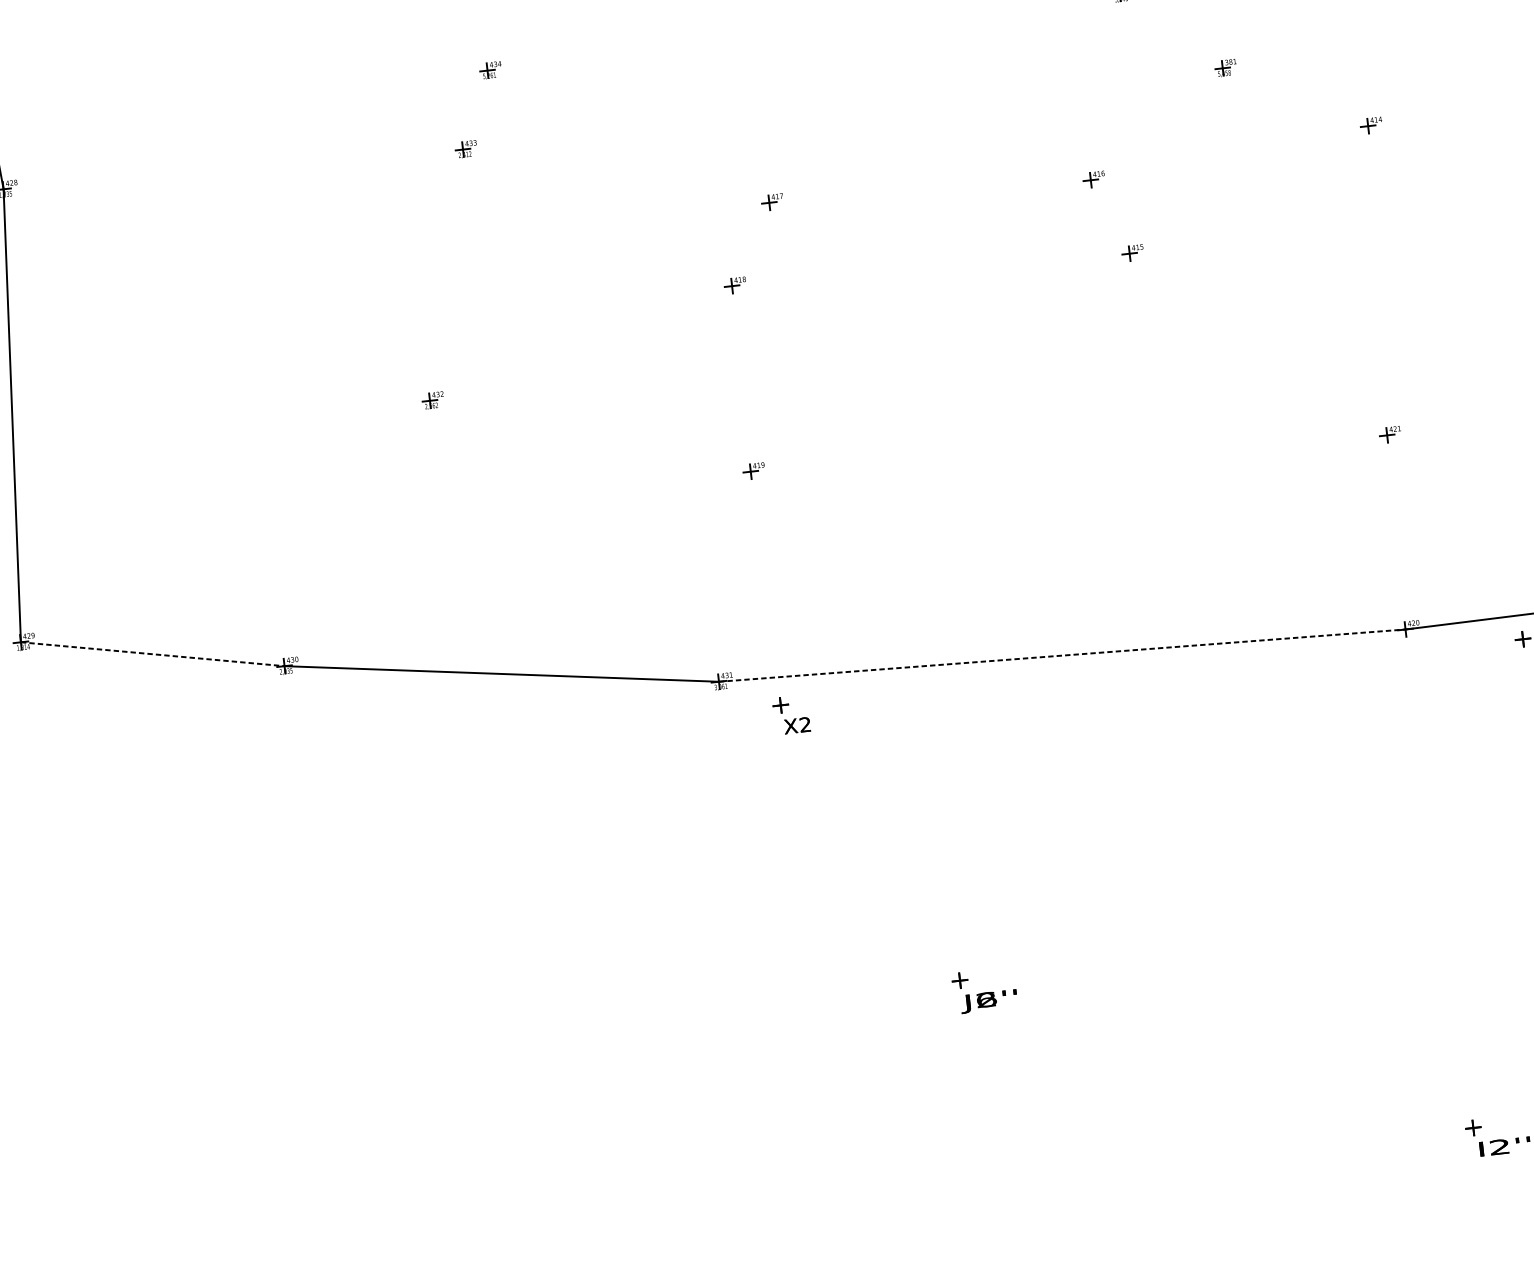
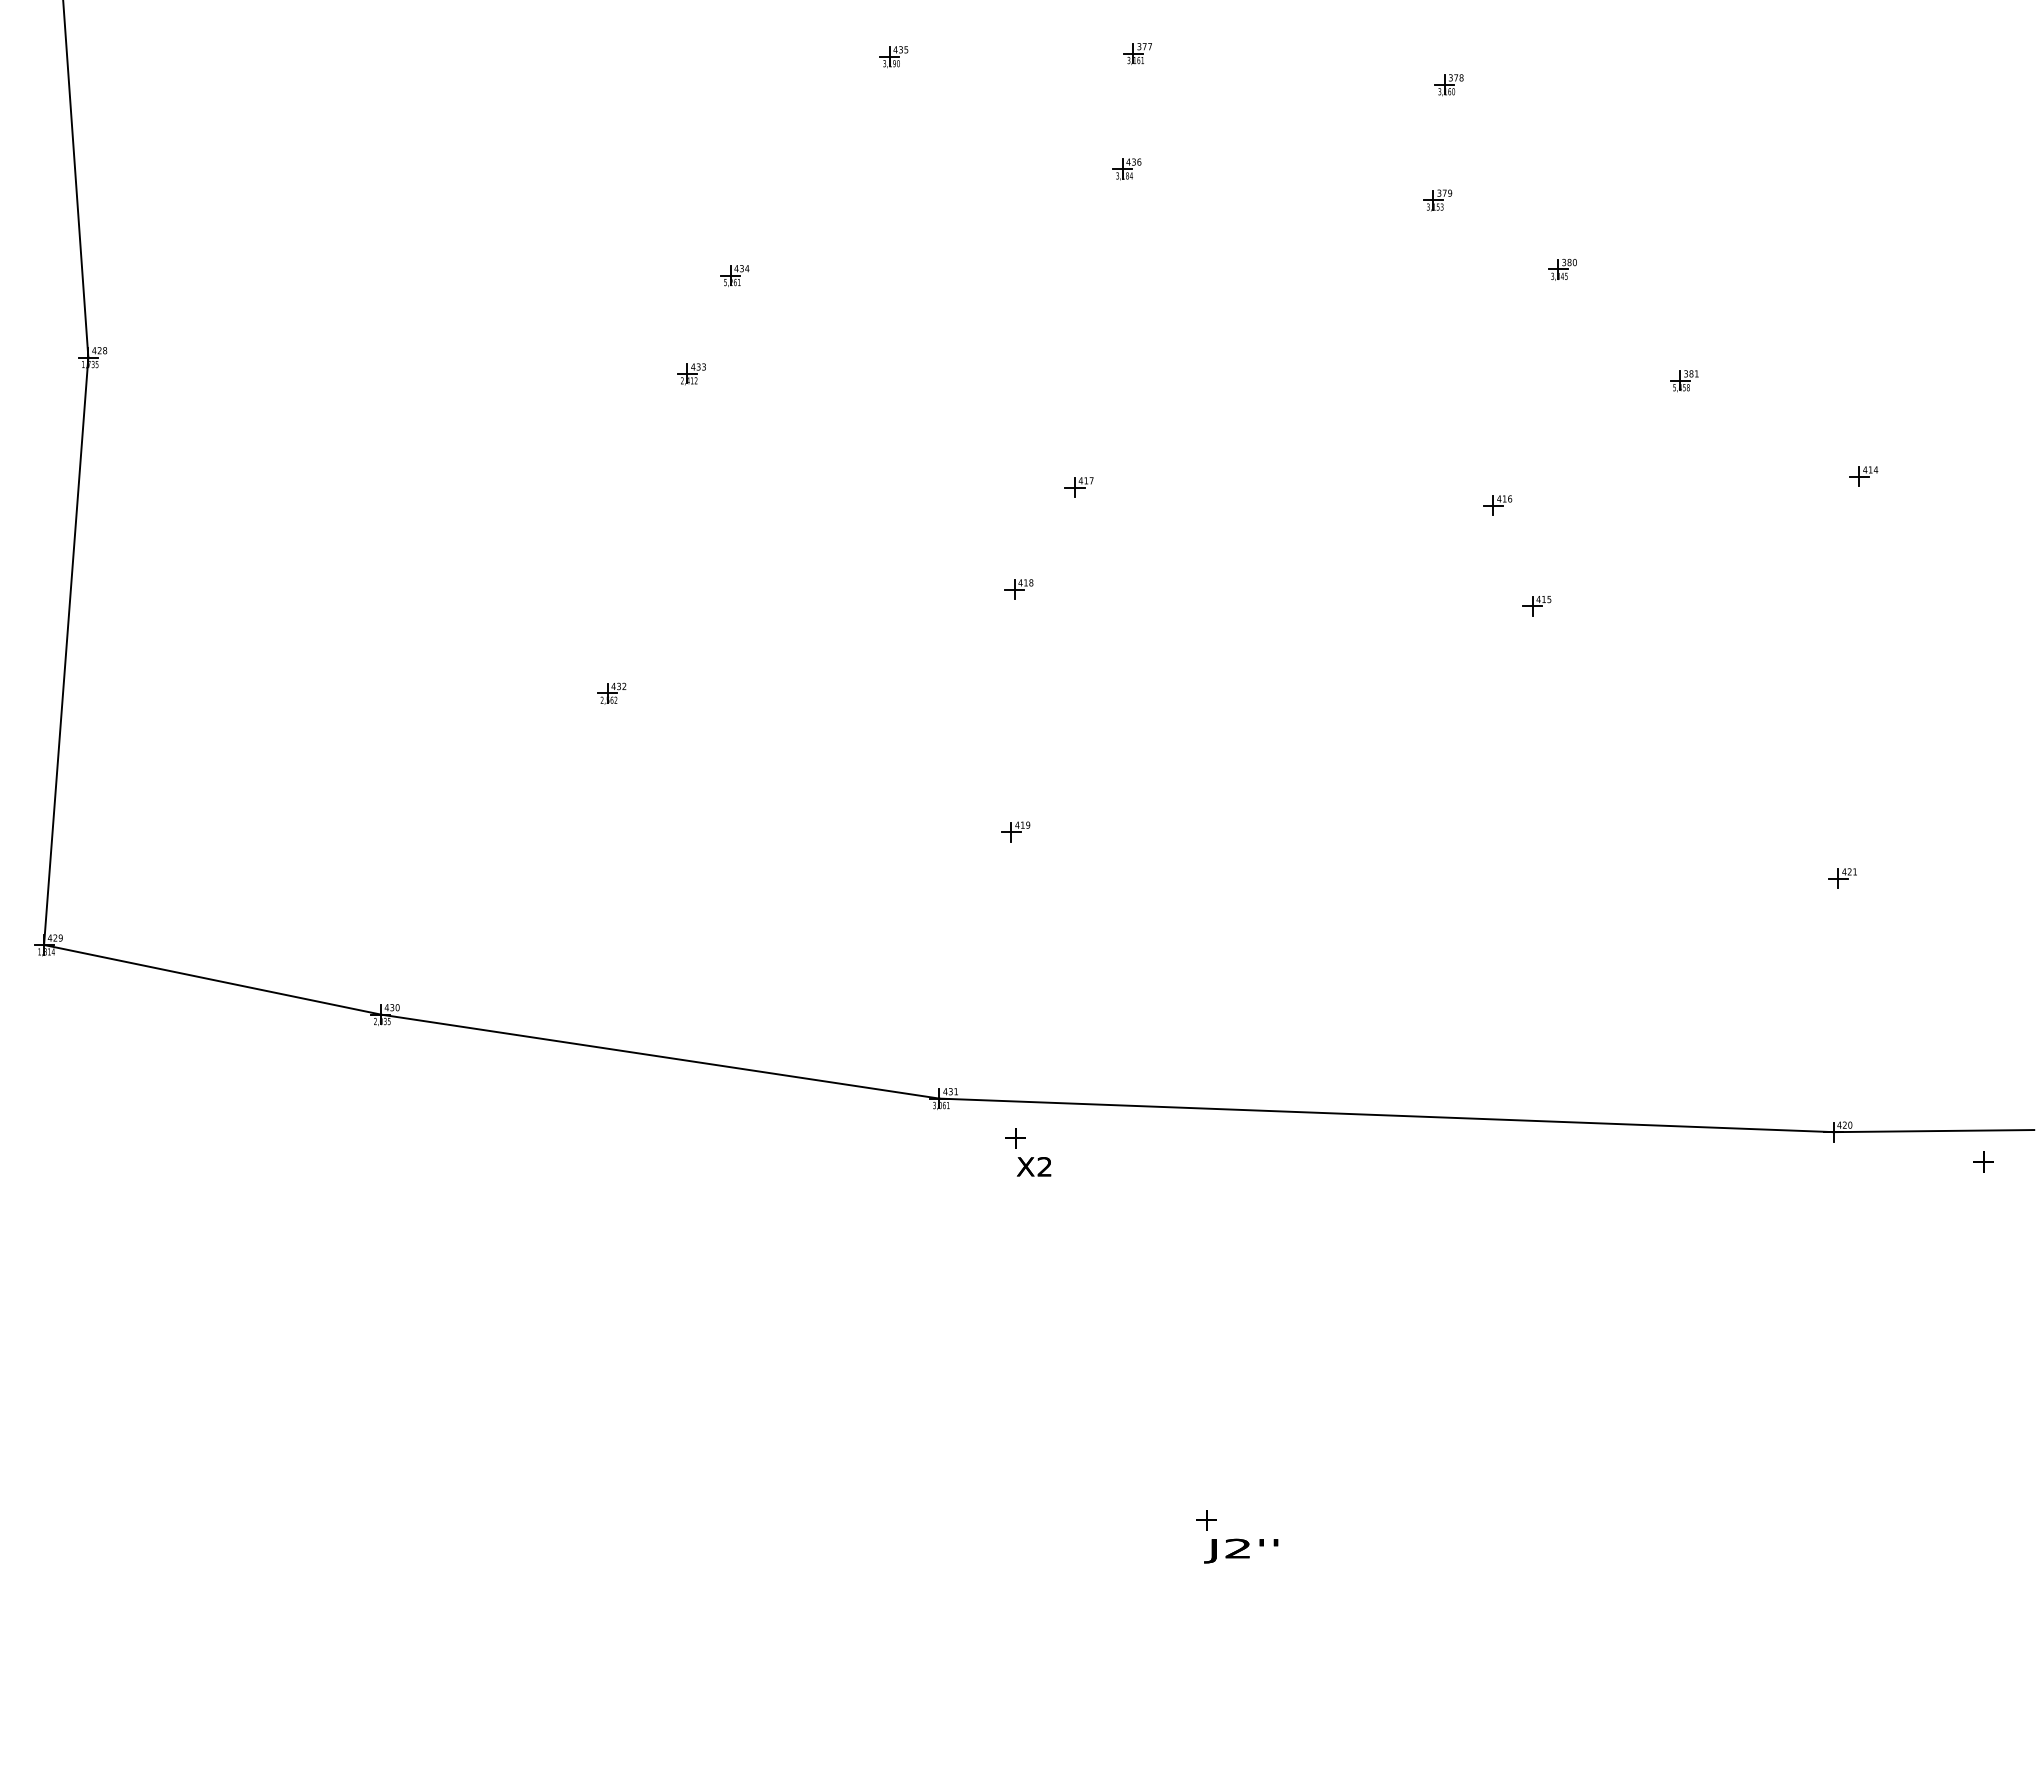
line: (152, 654) -> (212, 979), dashed -> solid
line: (1062, 655) -> (1386, 1115), dashed -> solid
text: (986, 999) -> (1238, 1548), J6'' -> J2''

